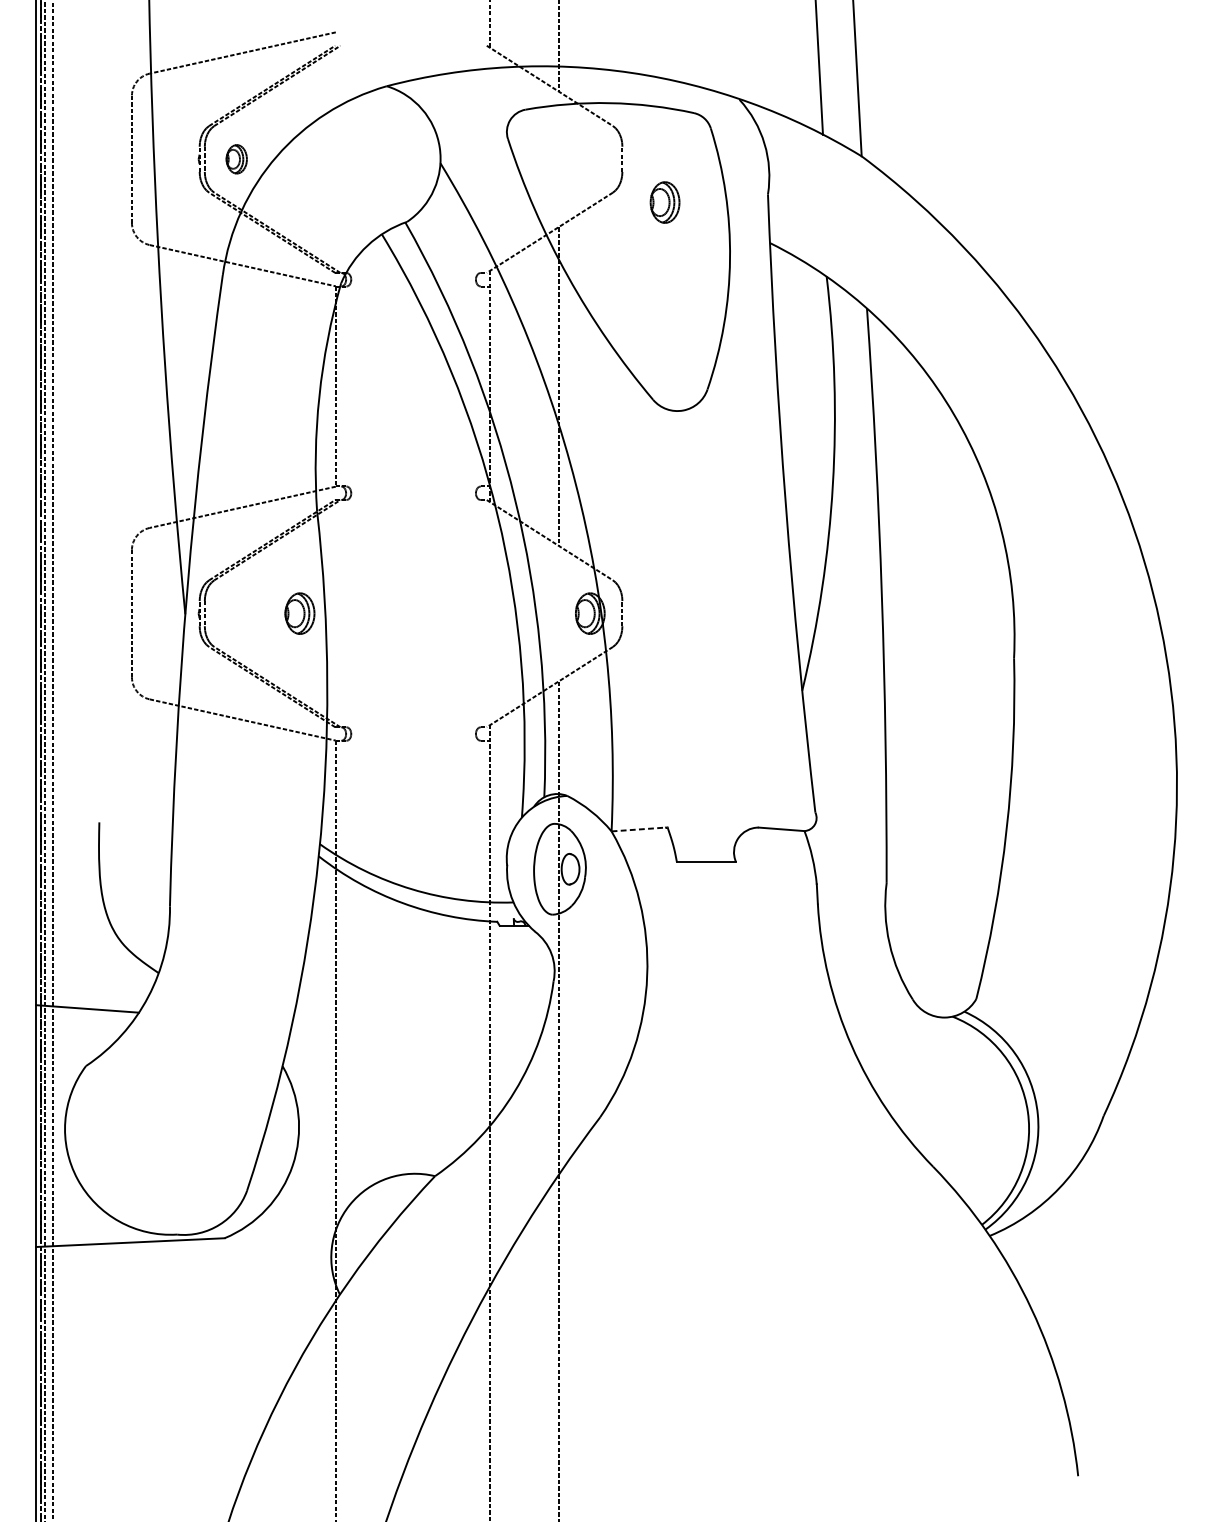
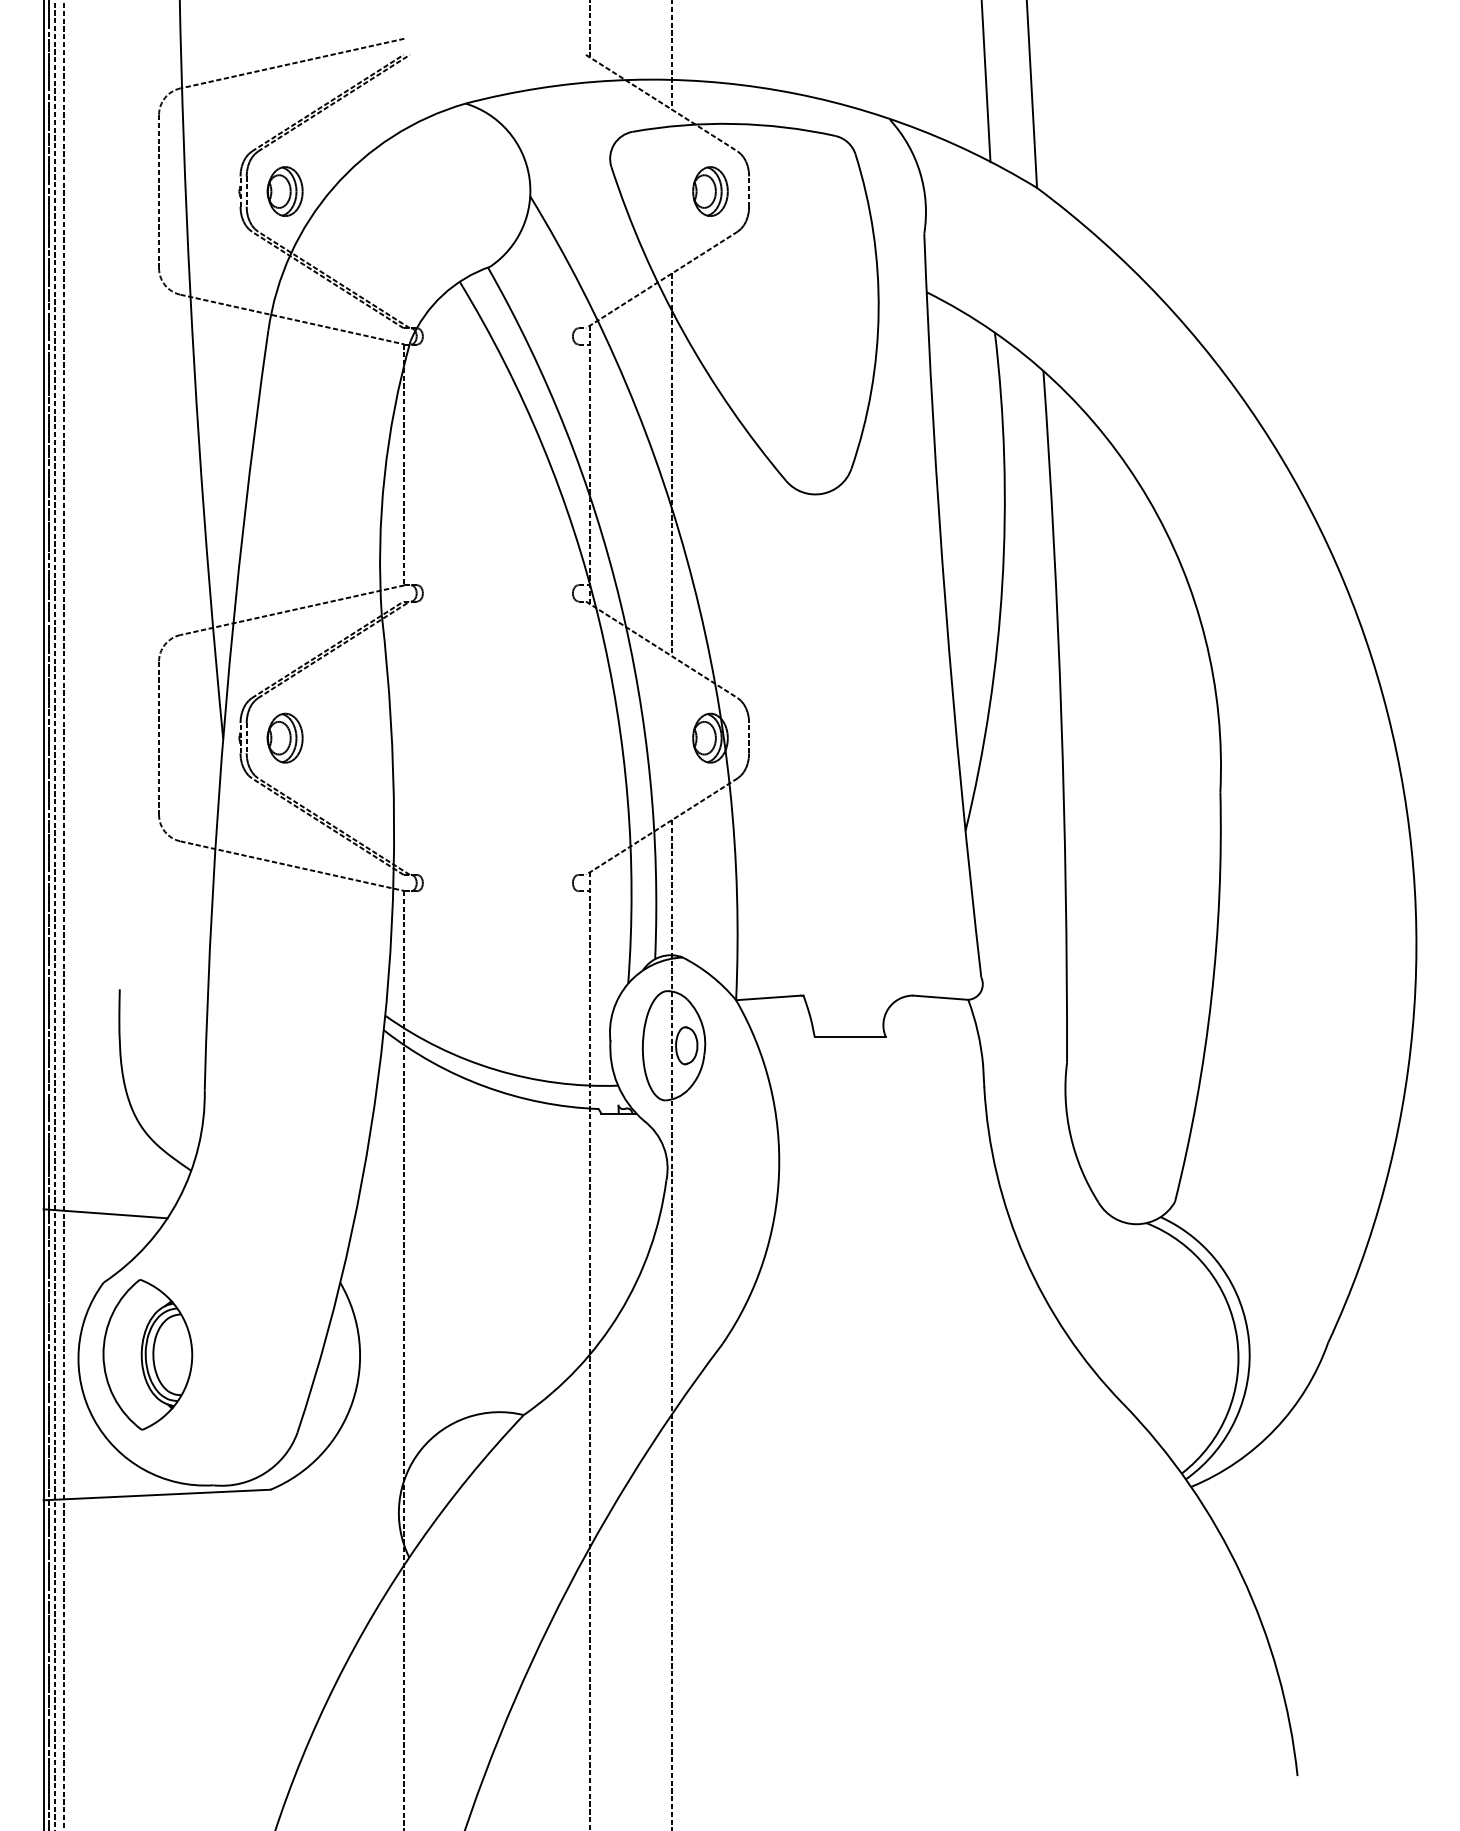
part: (236, 159) -> (284, 191), size x1.43
part: (665, 202) -> (710, 191), moved
part: (299, 613) -> (284, 737), moved
line: (638, 829) -> (768, 997), dashed -> solid
part: (122, 1125) -> (147, 1354), added

